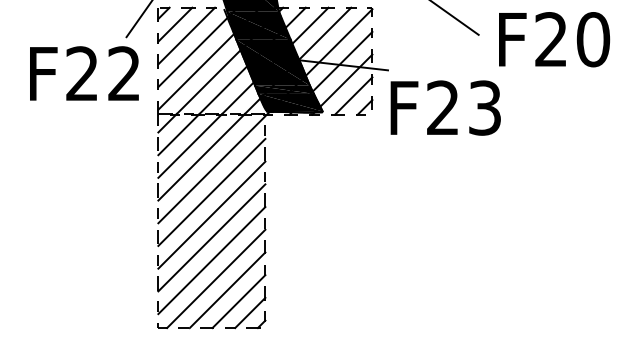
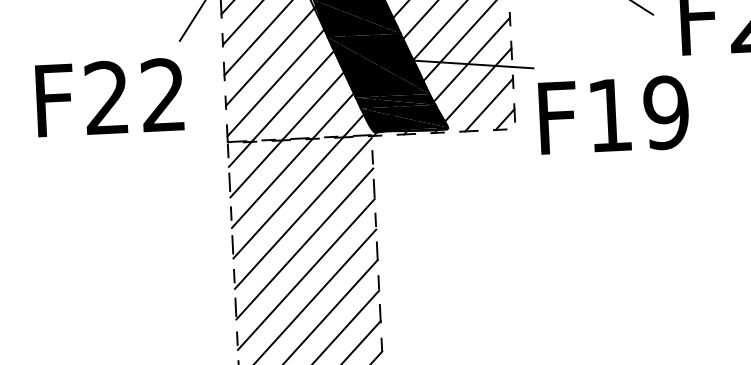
text: (84, 73) -> (109, 97), moved
text: (464, 107) -> (638, 113), F23 -> F19

